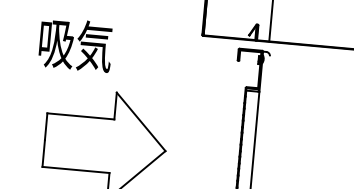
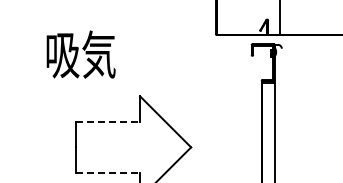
text: (75, 44) -> (80, 54), moved
line: (81, 116) -> (108, 121), solid -> dashed
line: (76, 169) -> (108, 172), solid -> dashed

